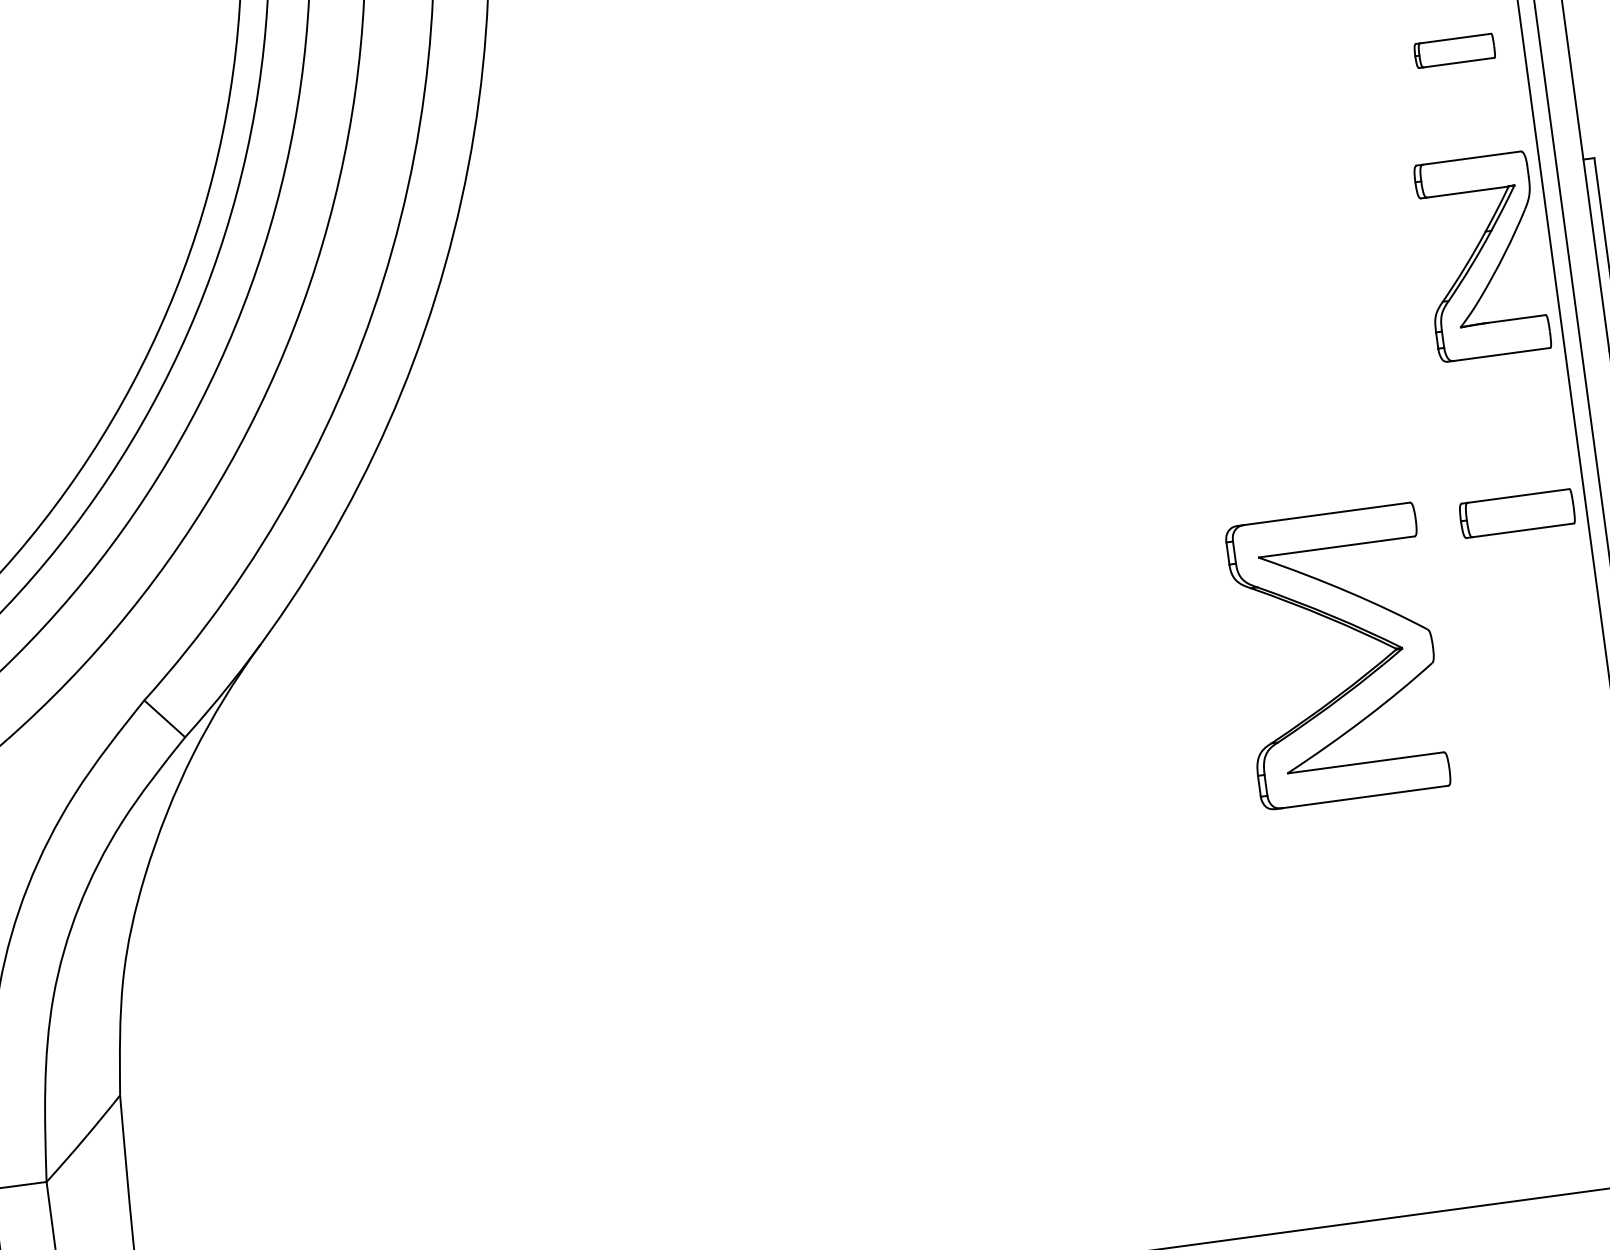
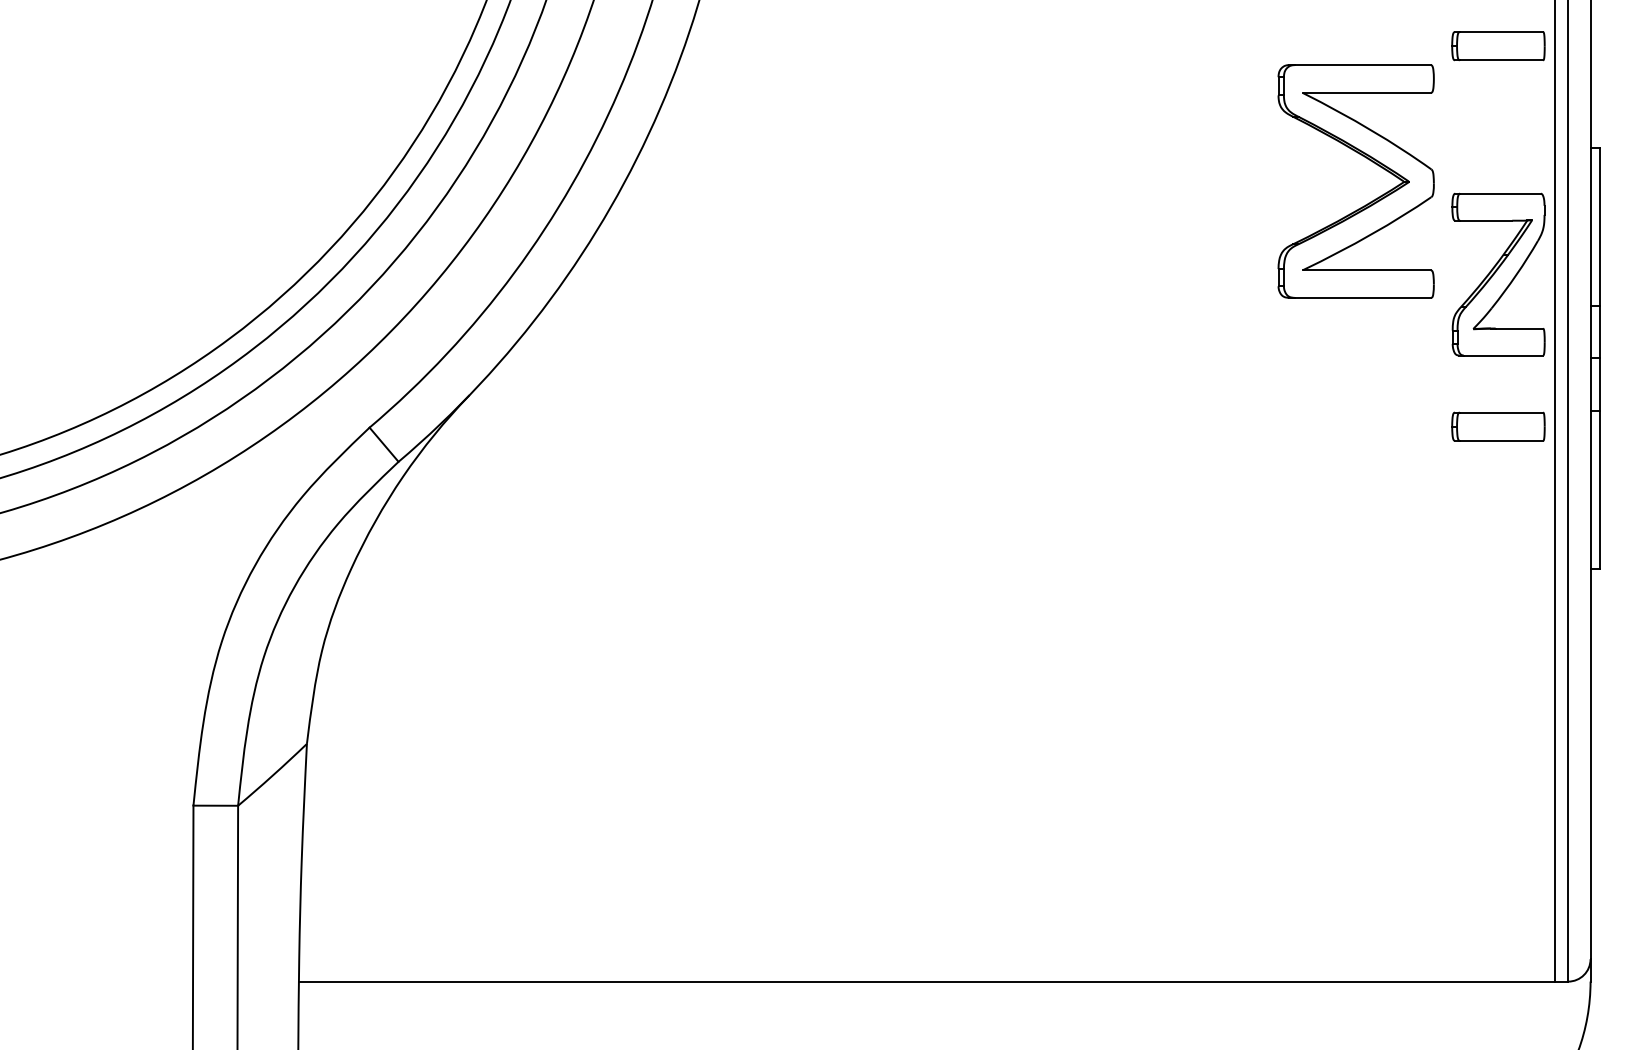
part: (1454, 51) -> (1498, 46), size x1.43
part: (1482, 256) -> (1498, 274), moved
part: (1356, 680) -> (1368, 202), moved

